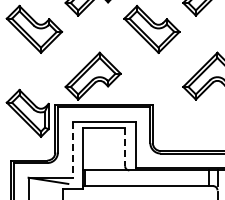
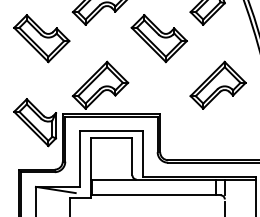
line: (125, 147) -> (132, 156), dashed -> solid
line: (72, 150) -> (79, 159), dashed -> solid

